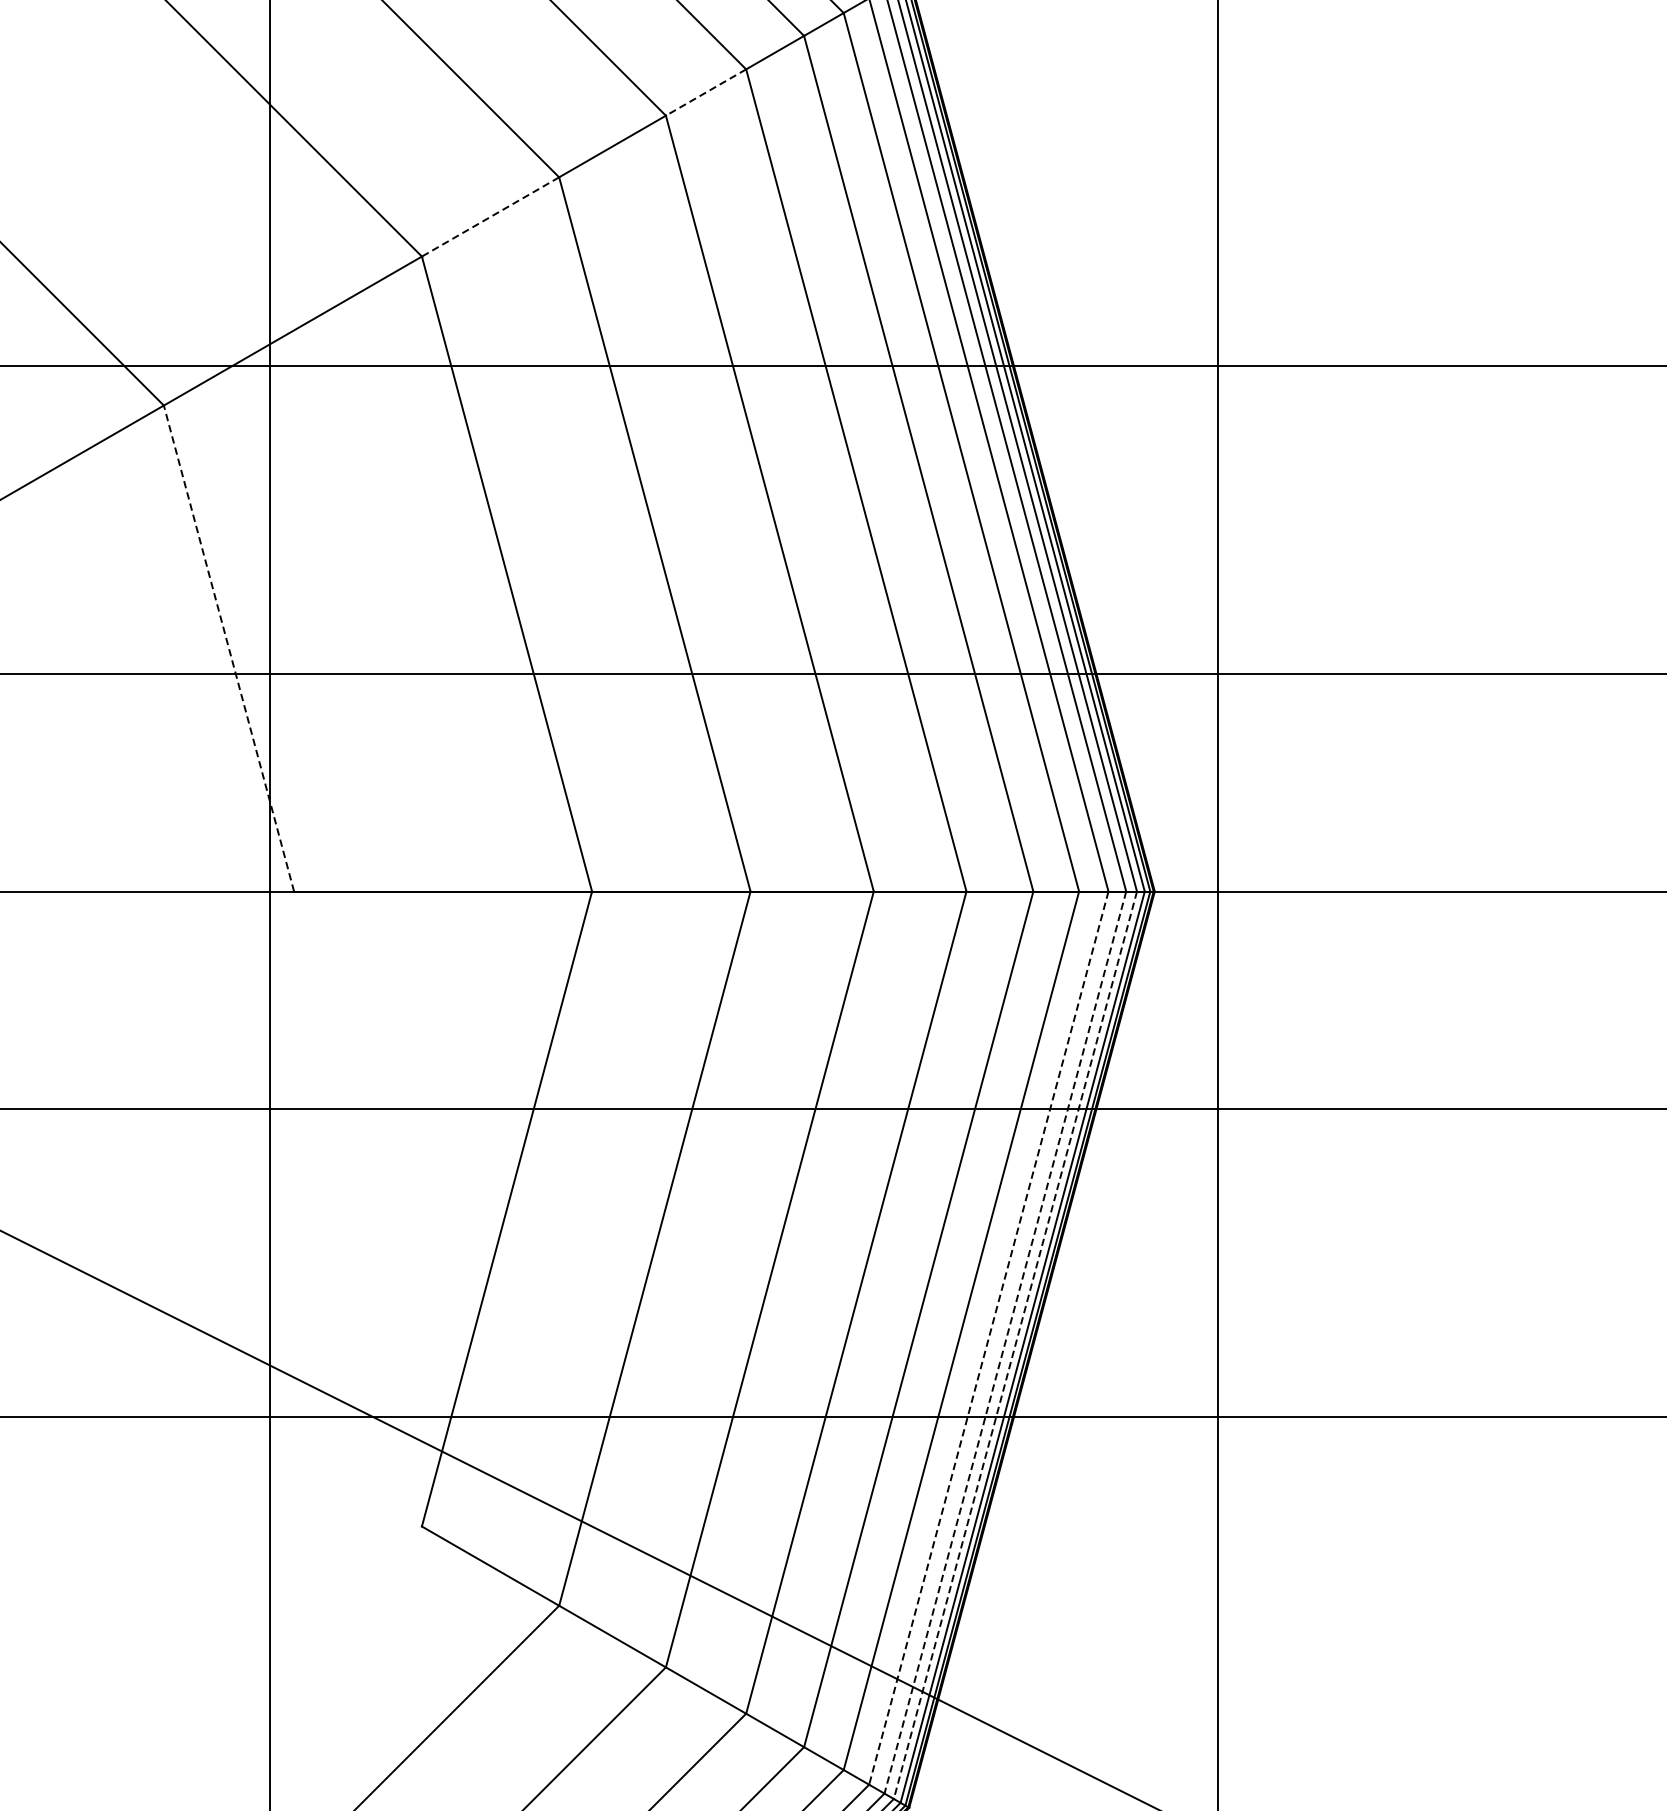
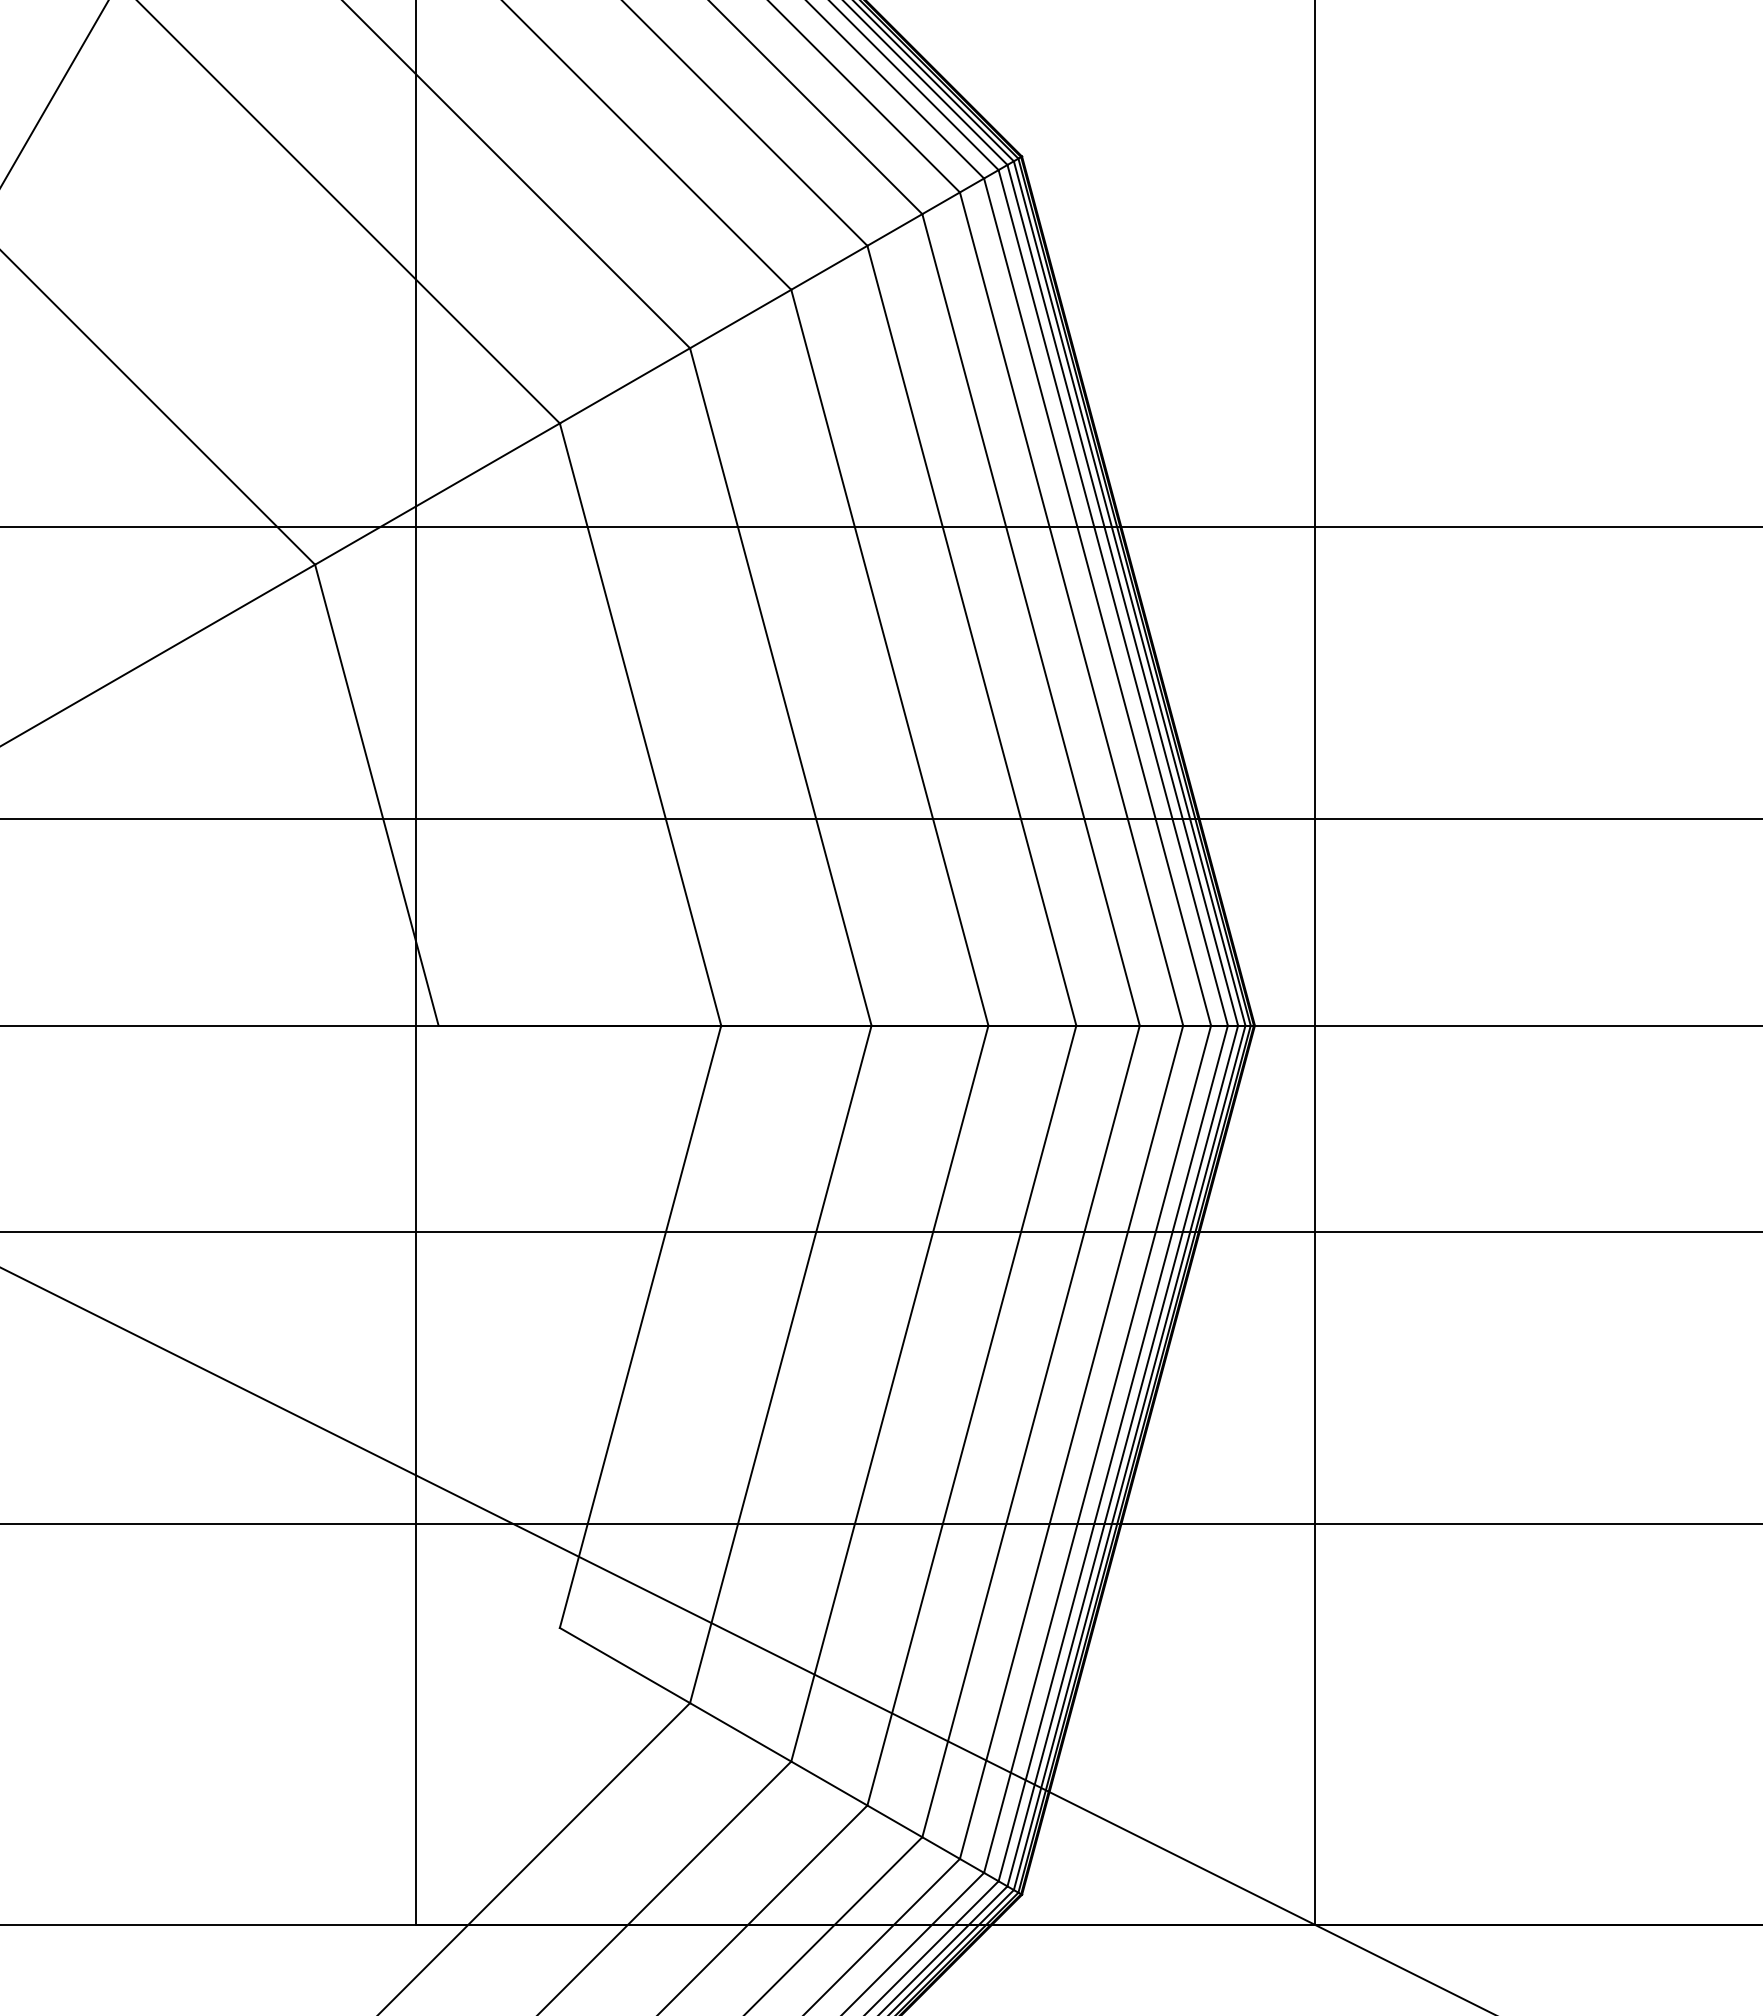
line: (706, 92) -> (829, 267), dashed -> solid
line: (490, 217) -> (624, 386), dashed -> solid
line: (228, 648) -> (376, 795), dashed -> solid
line: (988, 1338) -> (1097, 1449), dashed -> solid
line: (1005, 1342) -> (1113, 1453), dashed -> solid
line: (1015, 1345) -> (1122, 1456), dashed -> solid

